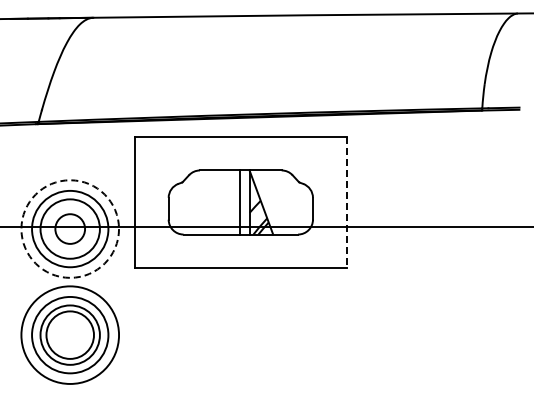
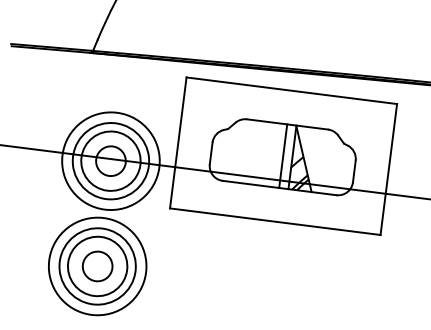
line: (346, 202) -> (388, 169), dashed -> solid
circle: (70, 228) -> (111, 160), dashed -> solid
circle: (70, 335) -> (97, 266), size x0.62

